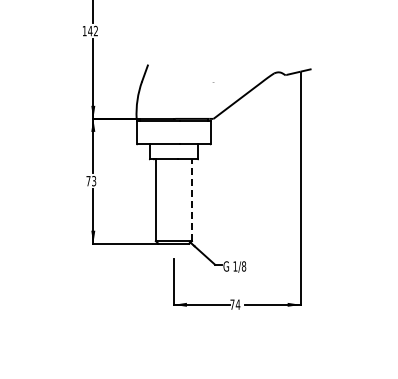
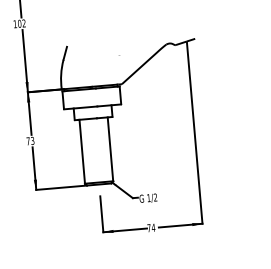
text: (90, 30) -> (19, 23), 142 -> 102
line: (191, 200) -> (110, 149), dashed -> solid
text: (243, 266) -> (155, 197), 1/8 -> 1/2

